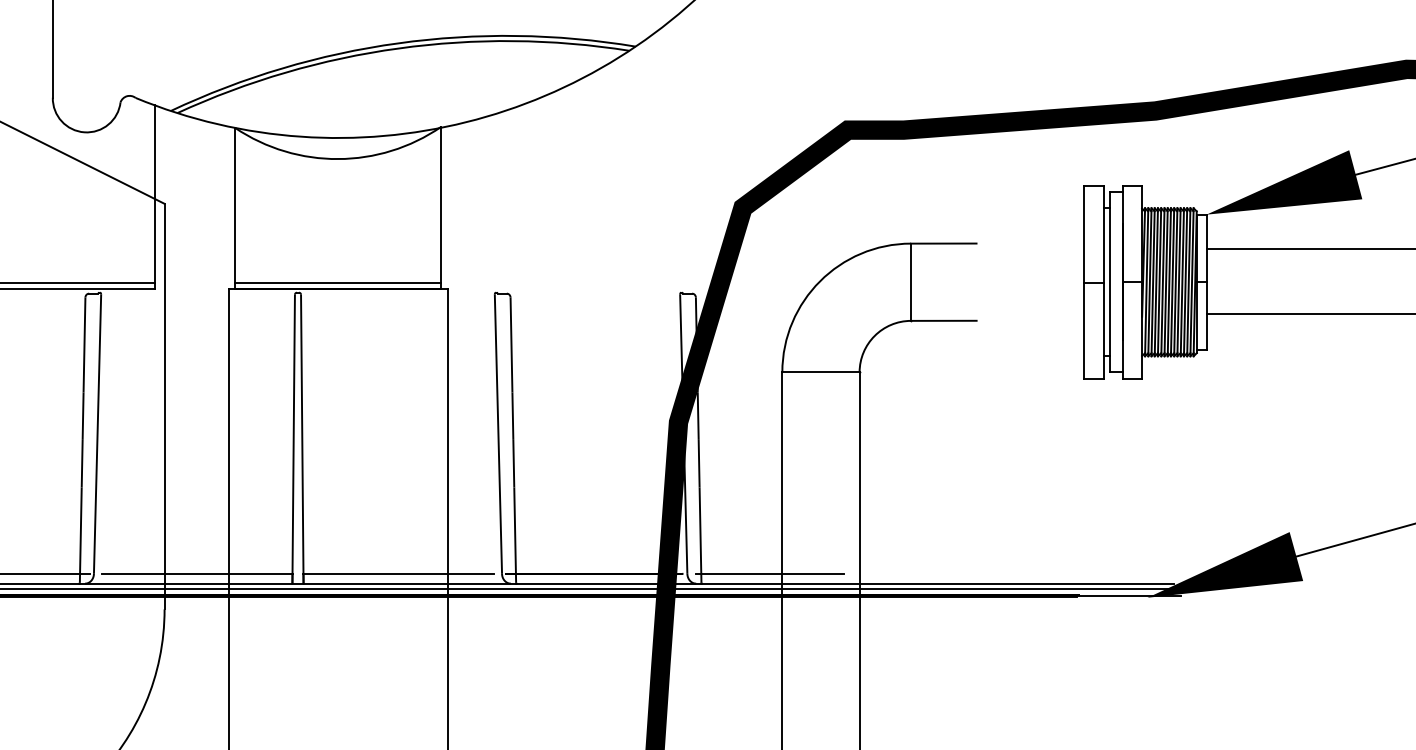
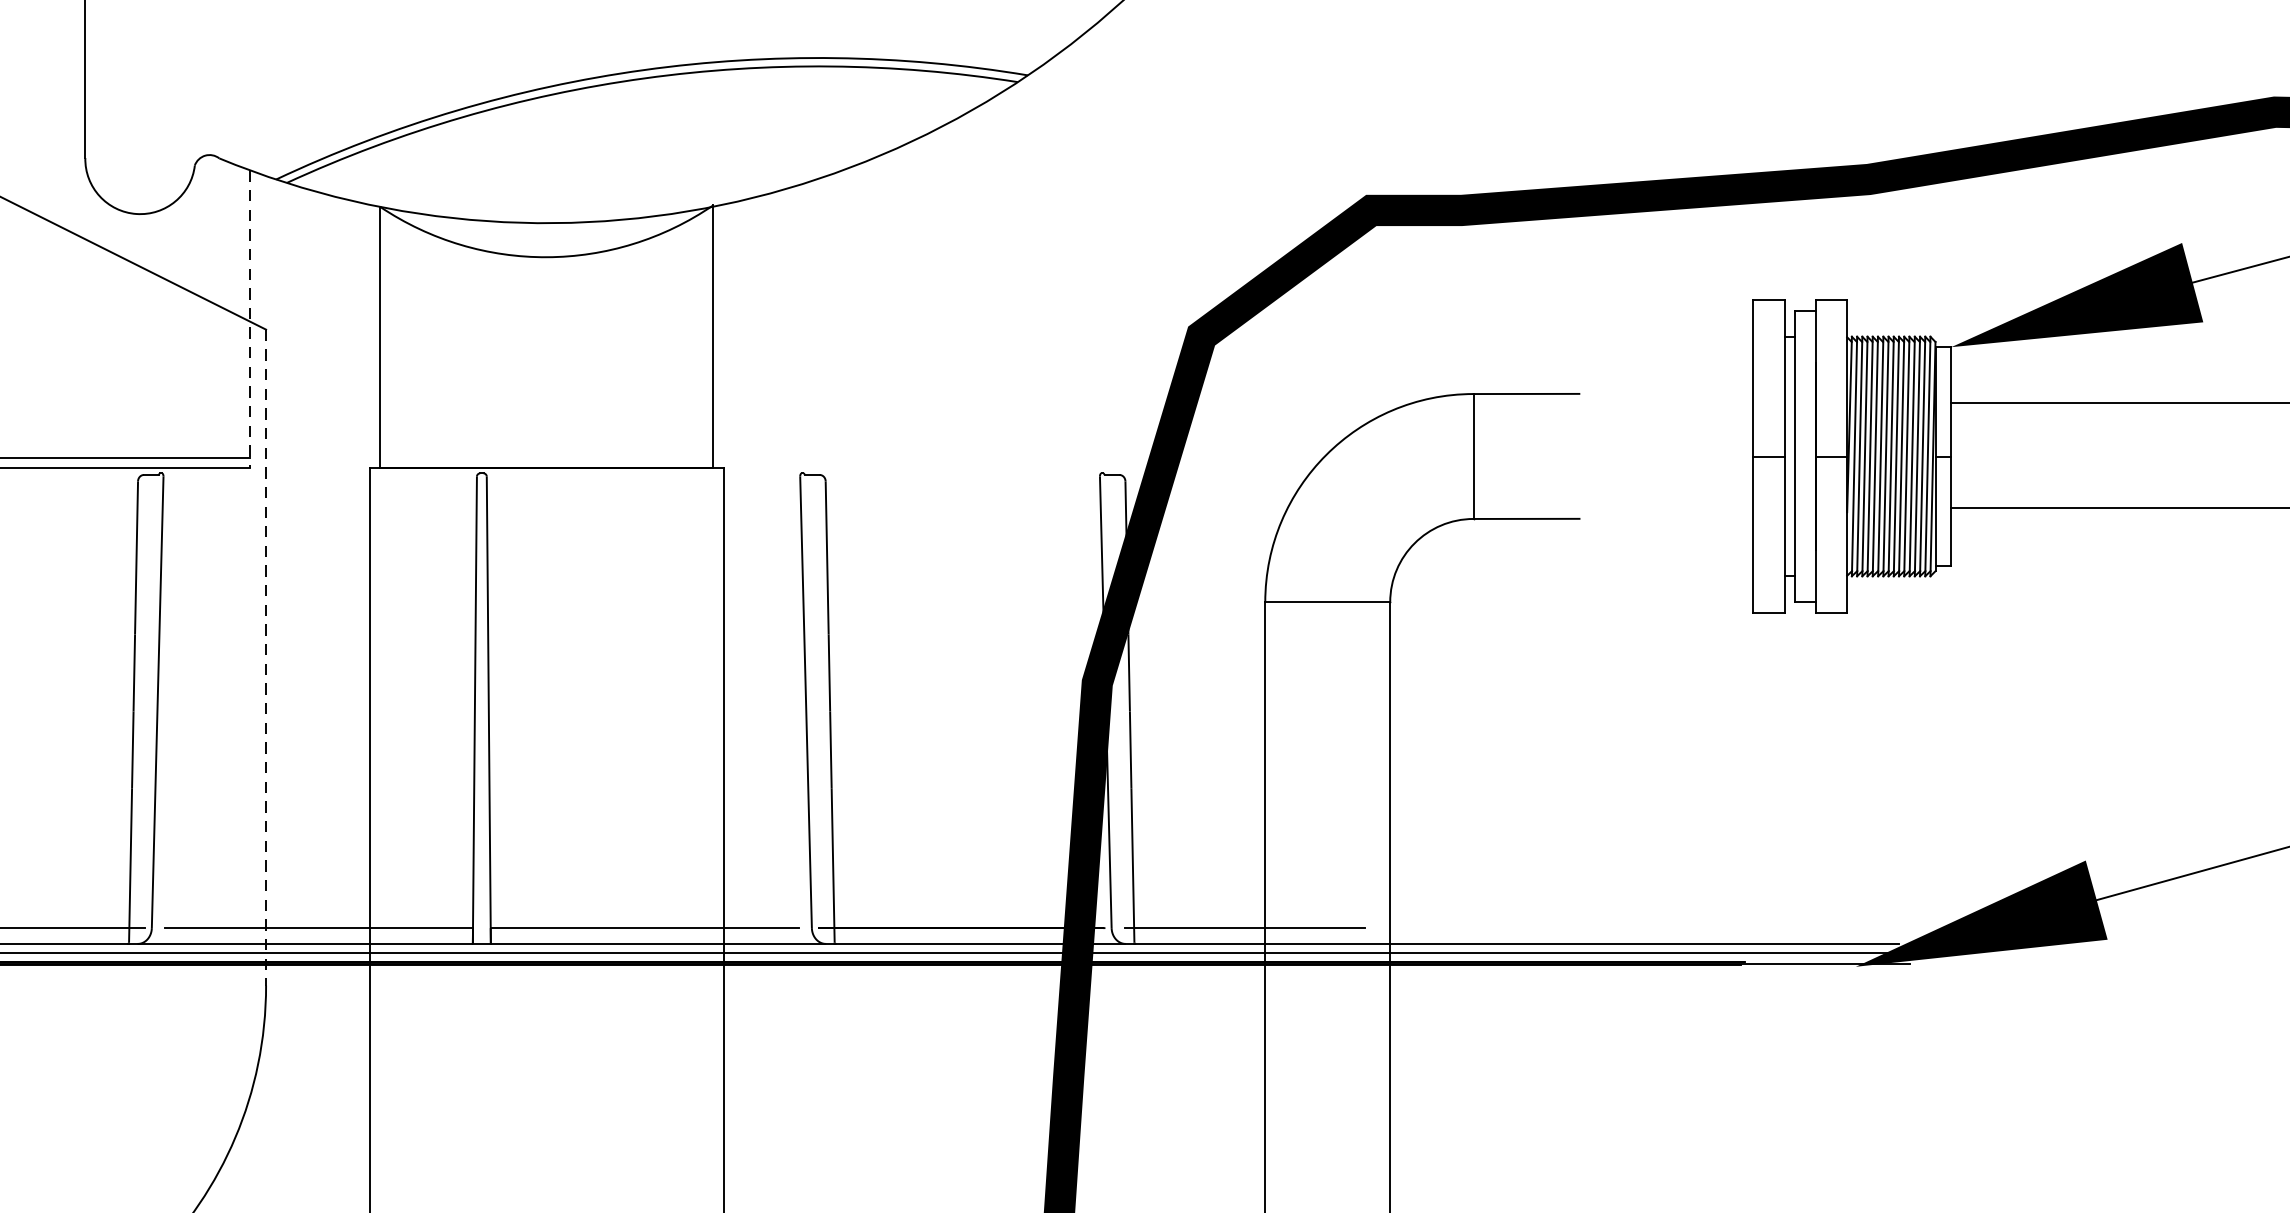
line: (154, 197) -> (249, 319), solid -> dashed
line: (338, 283) -> (547, 458), removed
line: (164, 406) -> (265, 657), solid -> dashed

